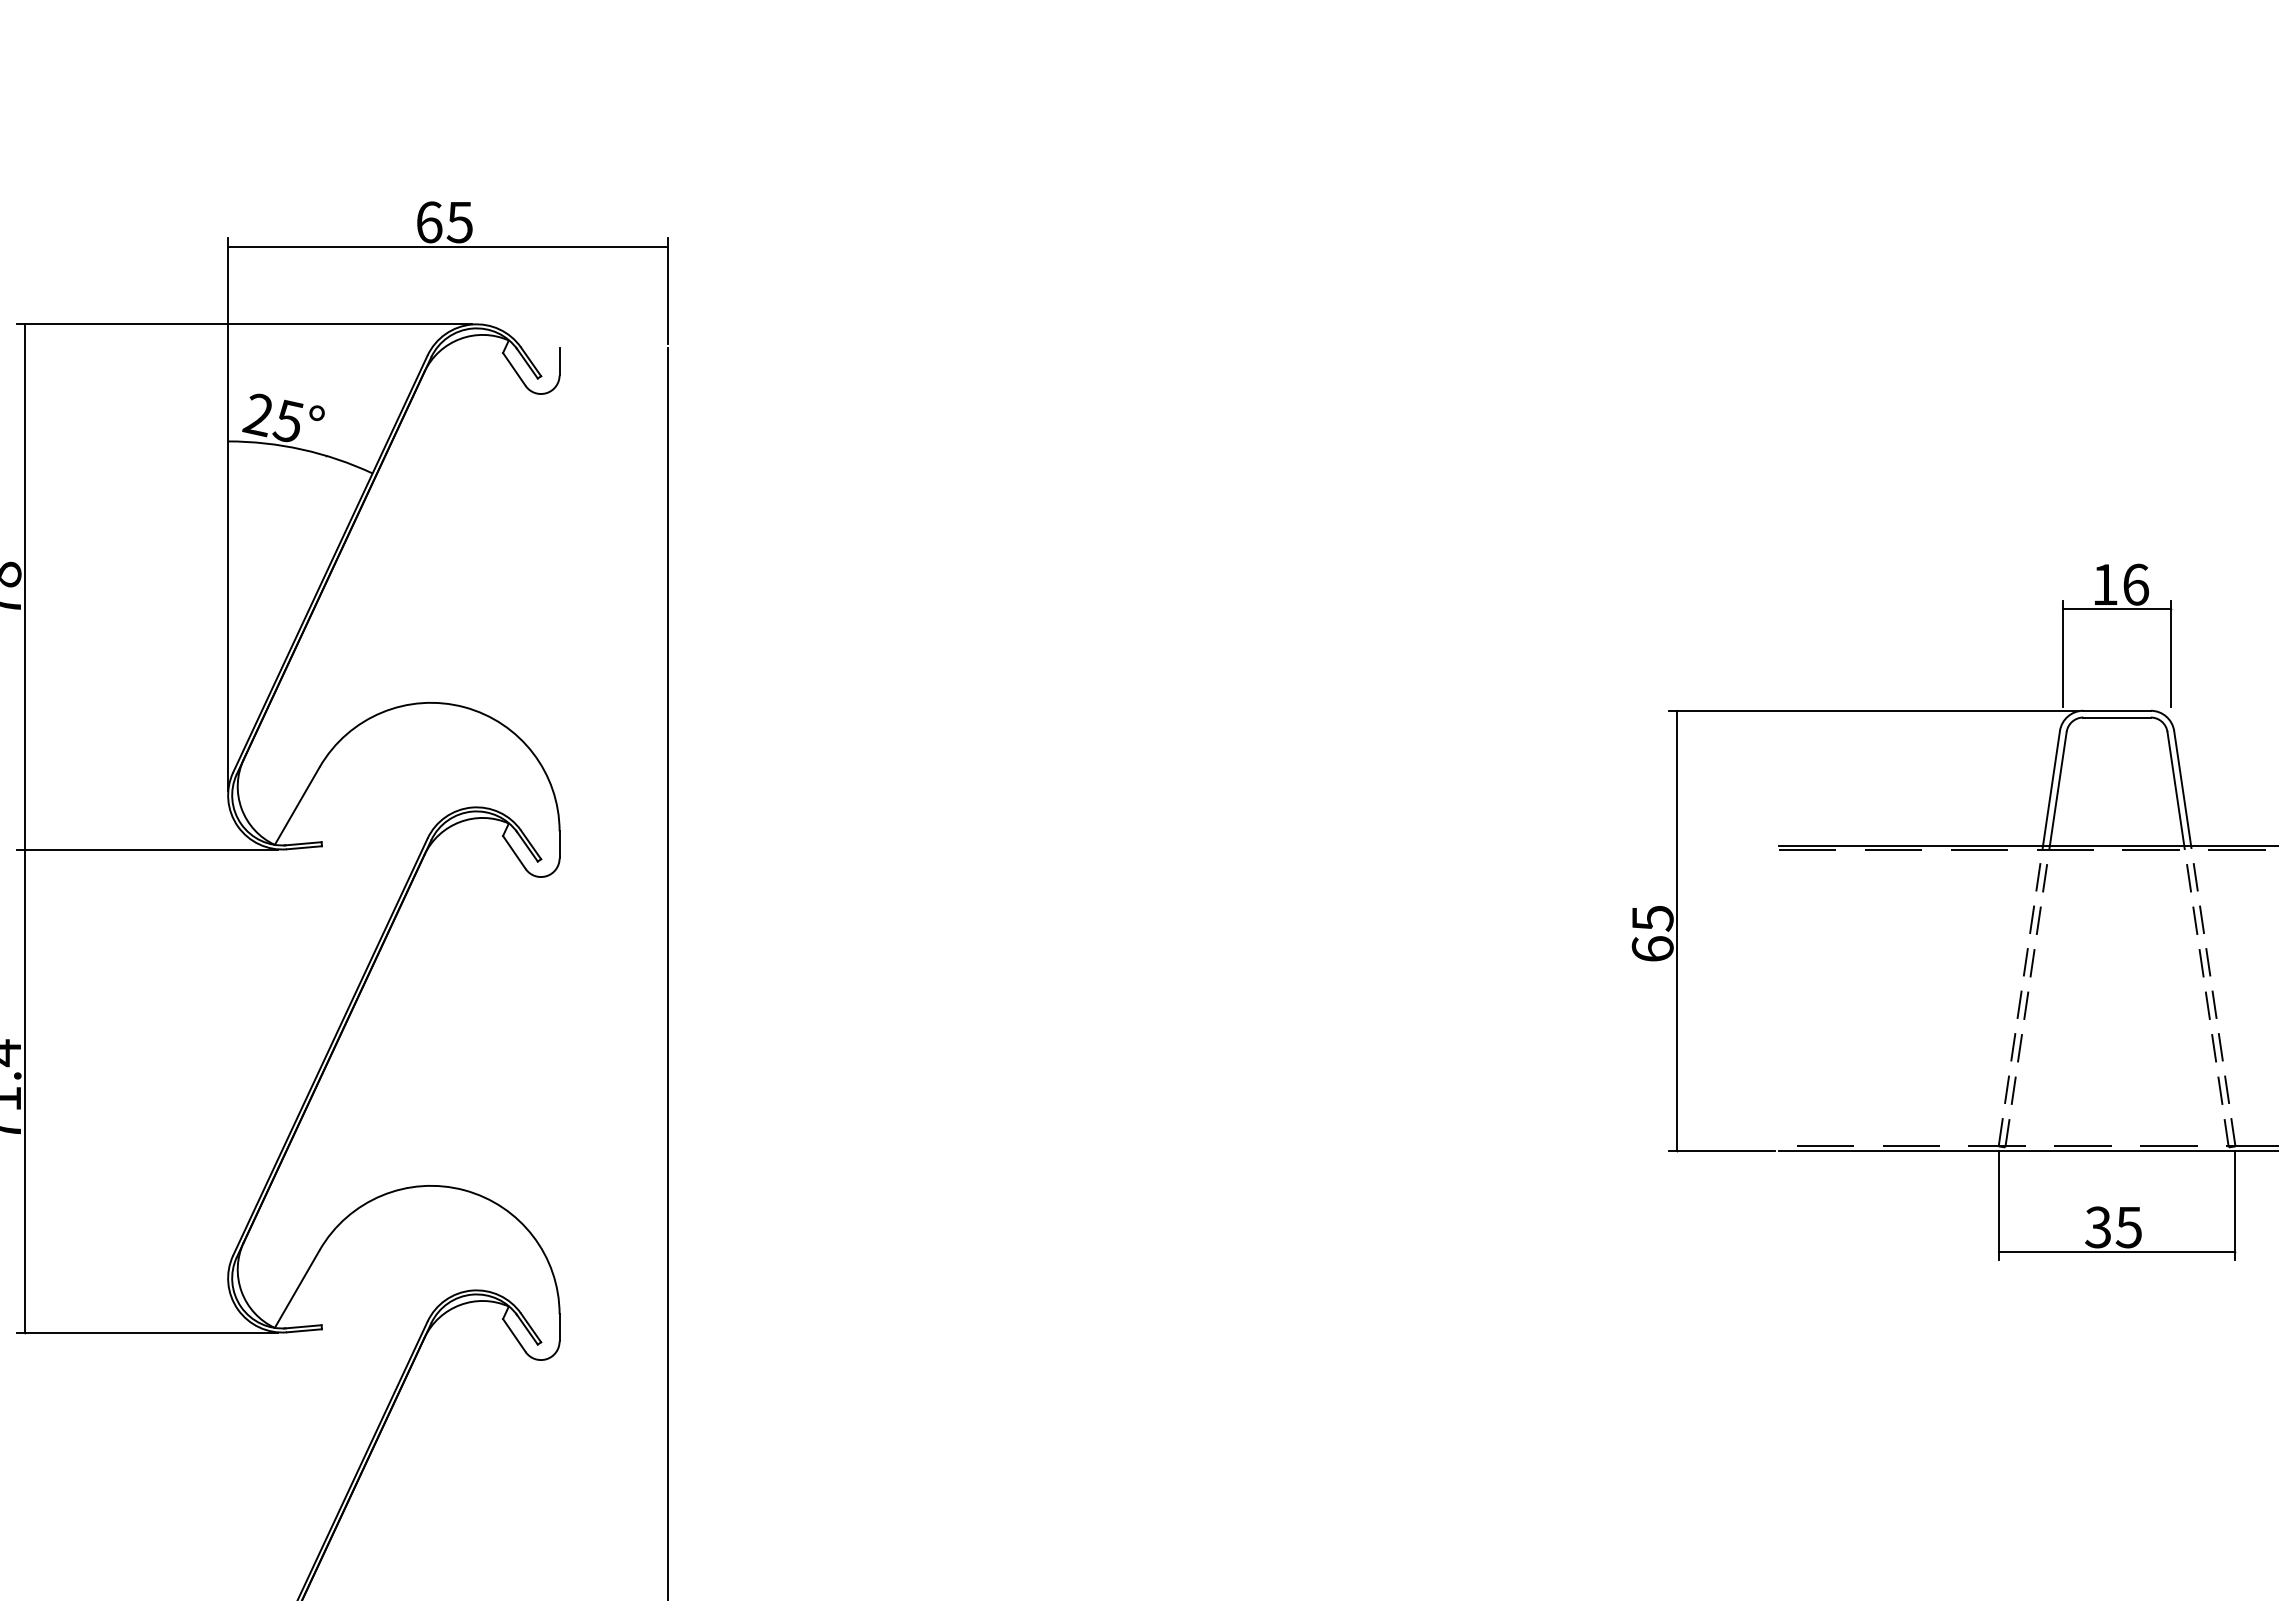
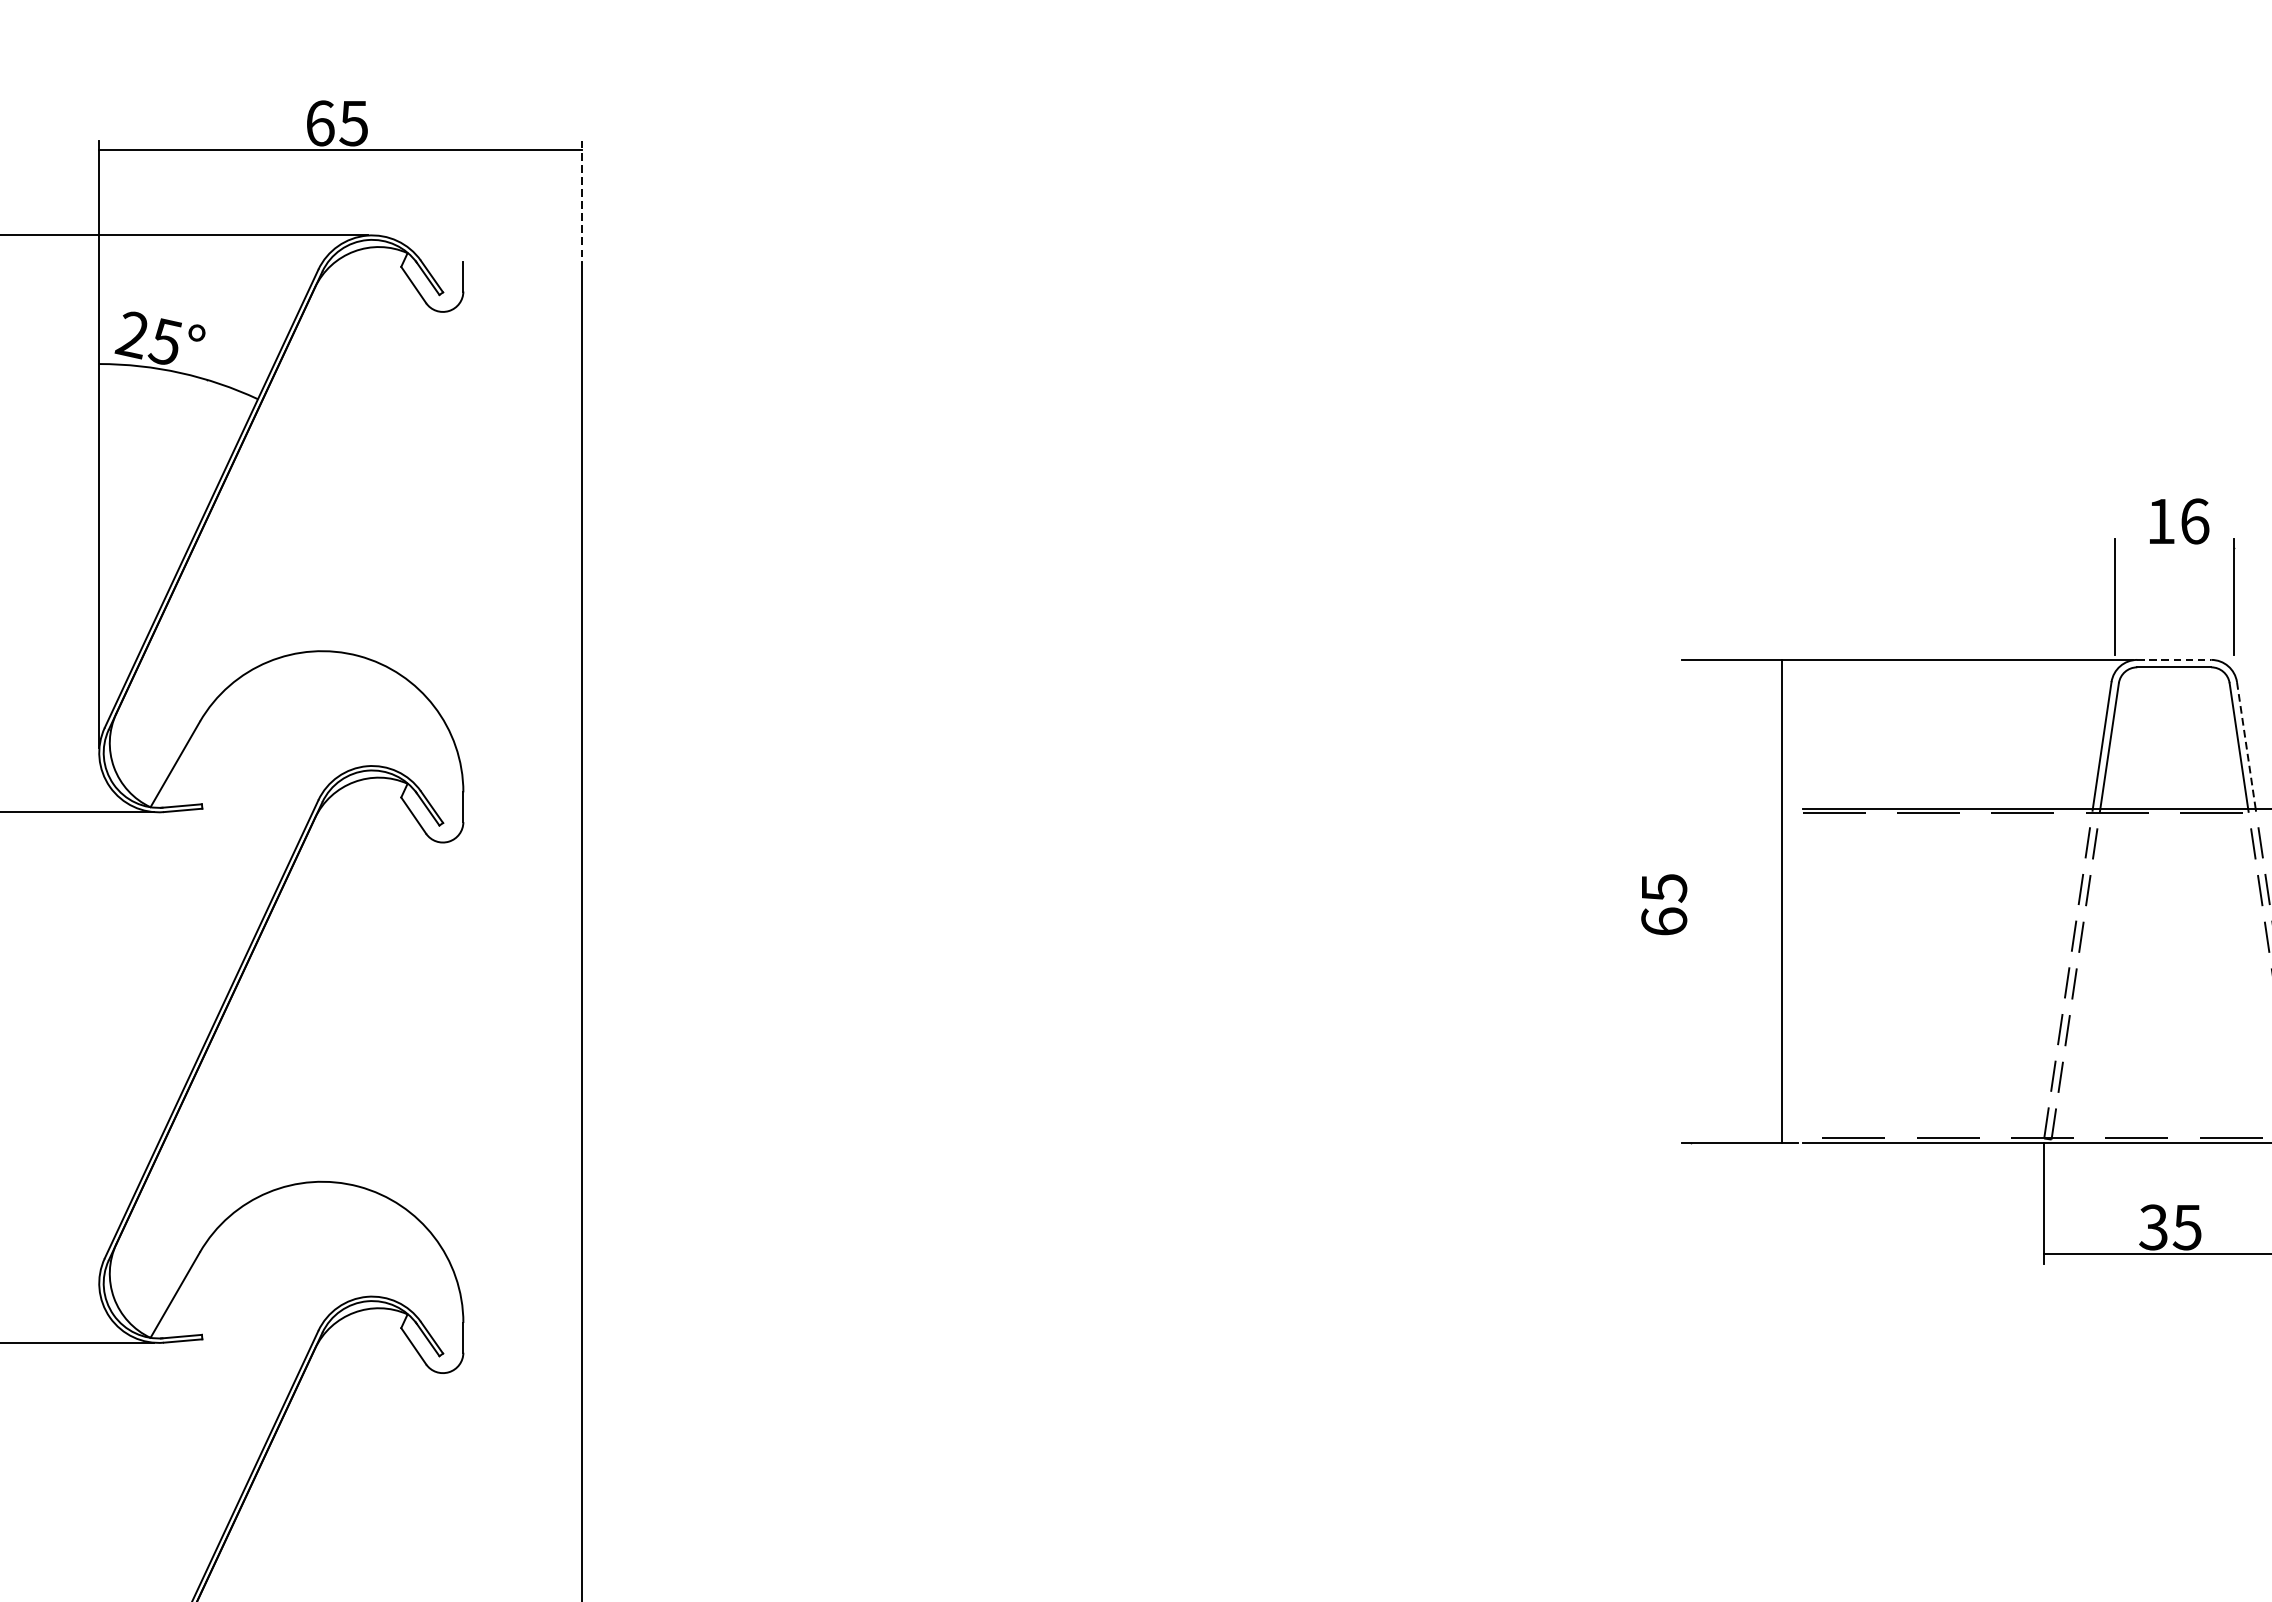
line: (667, 291) -> (581, 199), solid -> dashed
line: (2116, 609) -> (2173, 548), removed
line: (2117, 710) -> (2174, 659), solid -> dashed
line: (2182, 789) -> (2246, 746), solid -> dashed
line: (1677, 930) -> (1782, 901), moved

